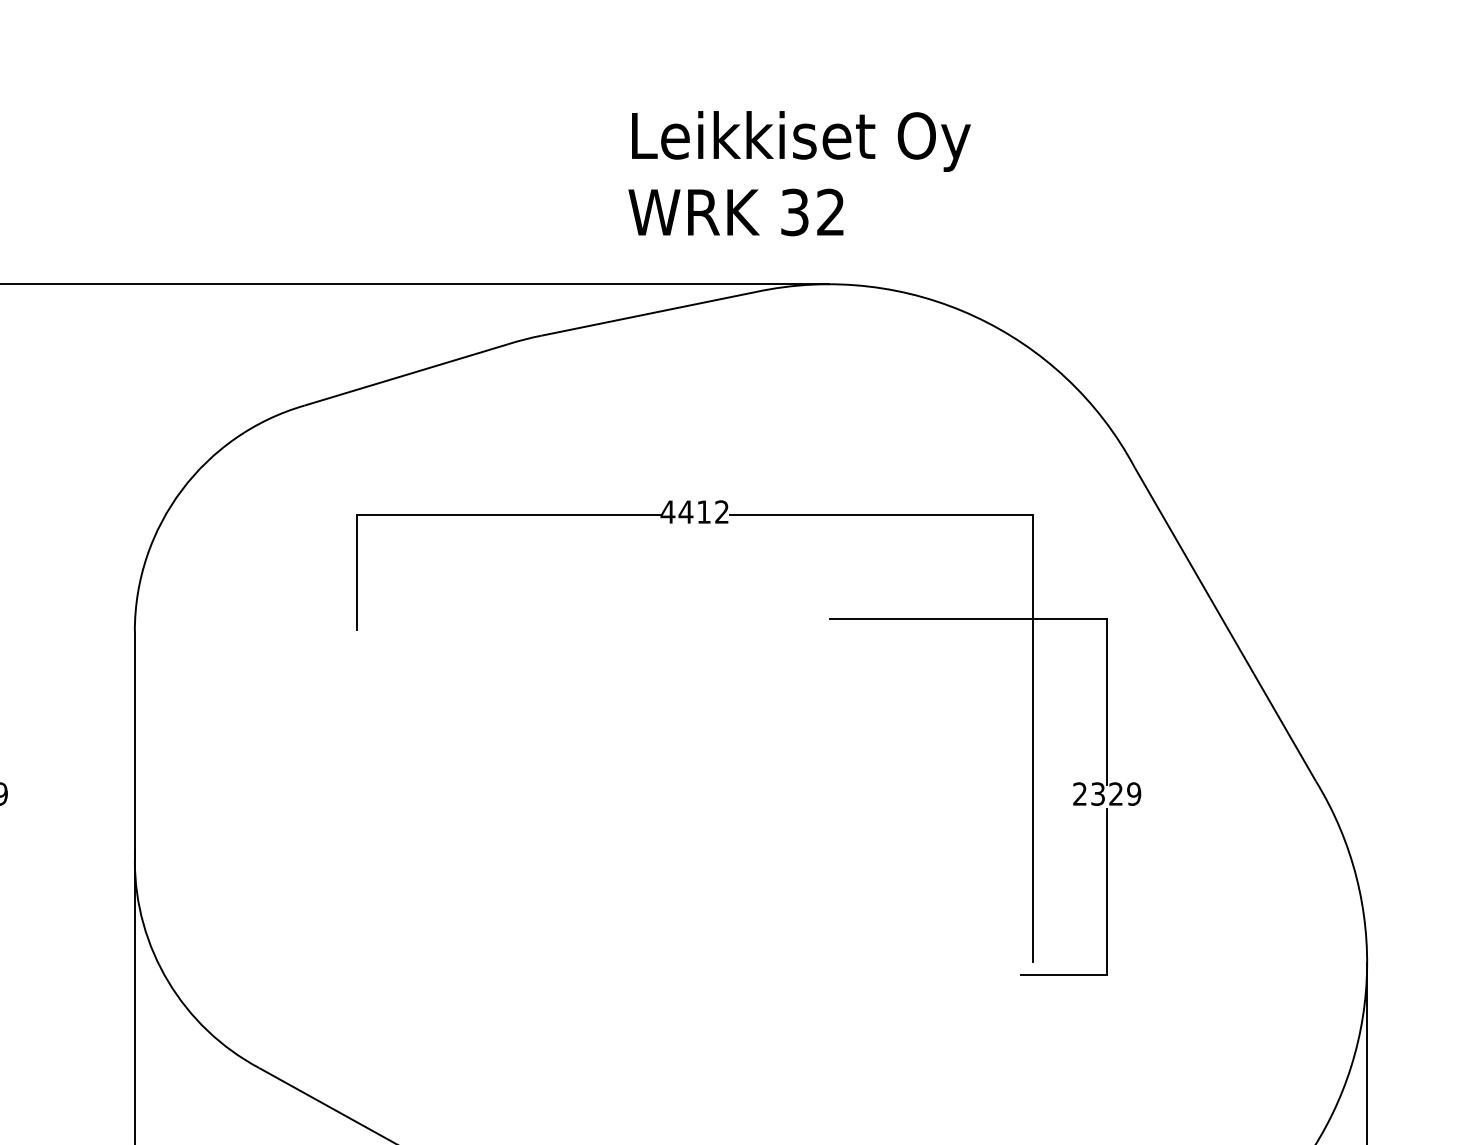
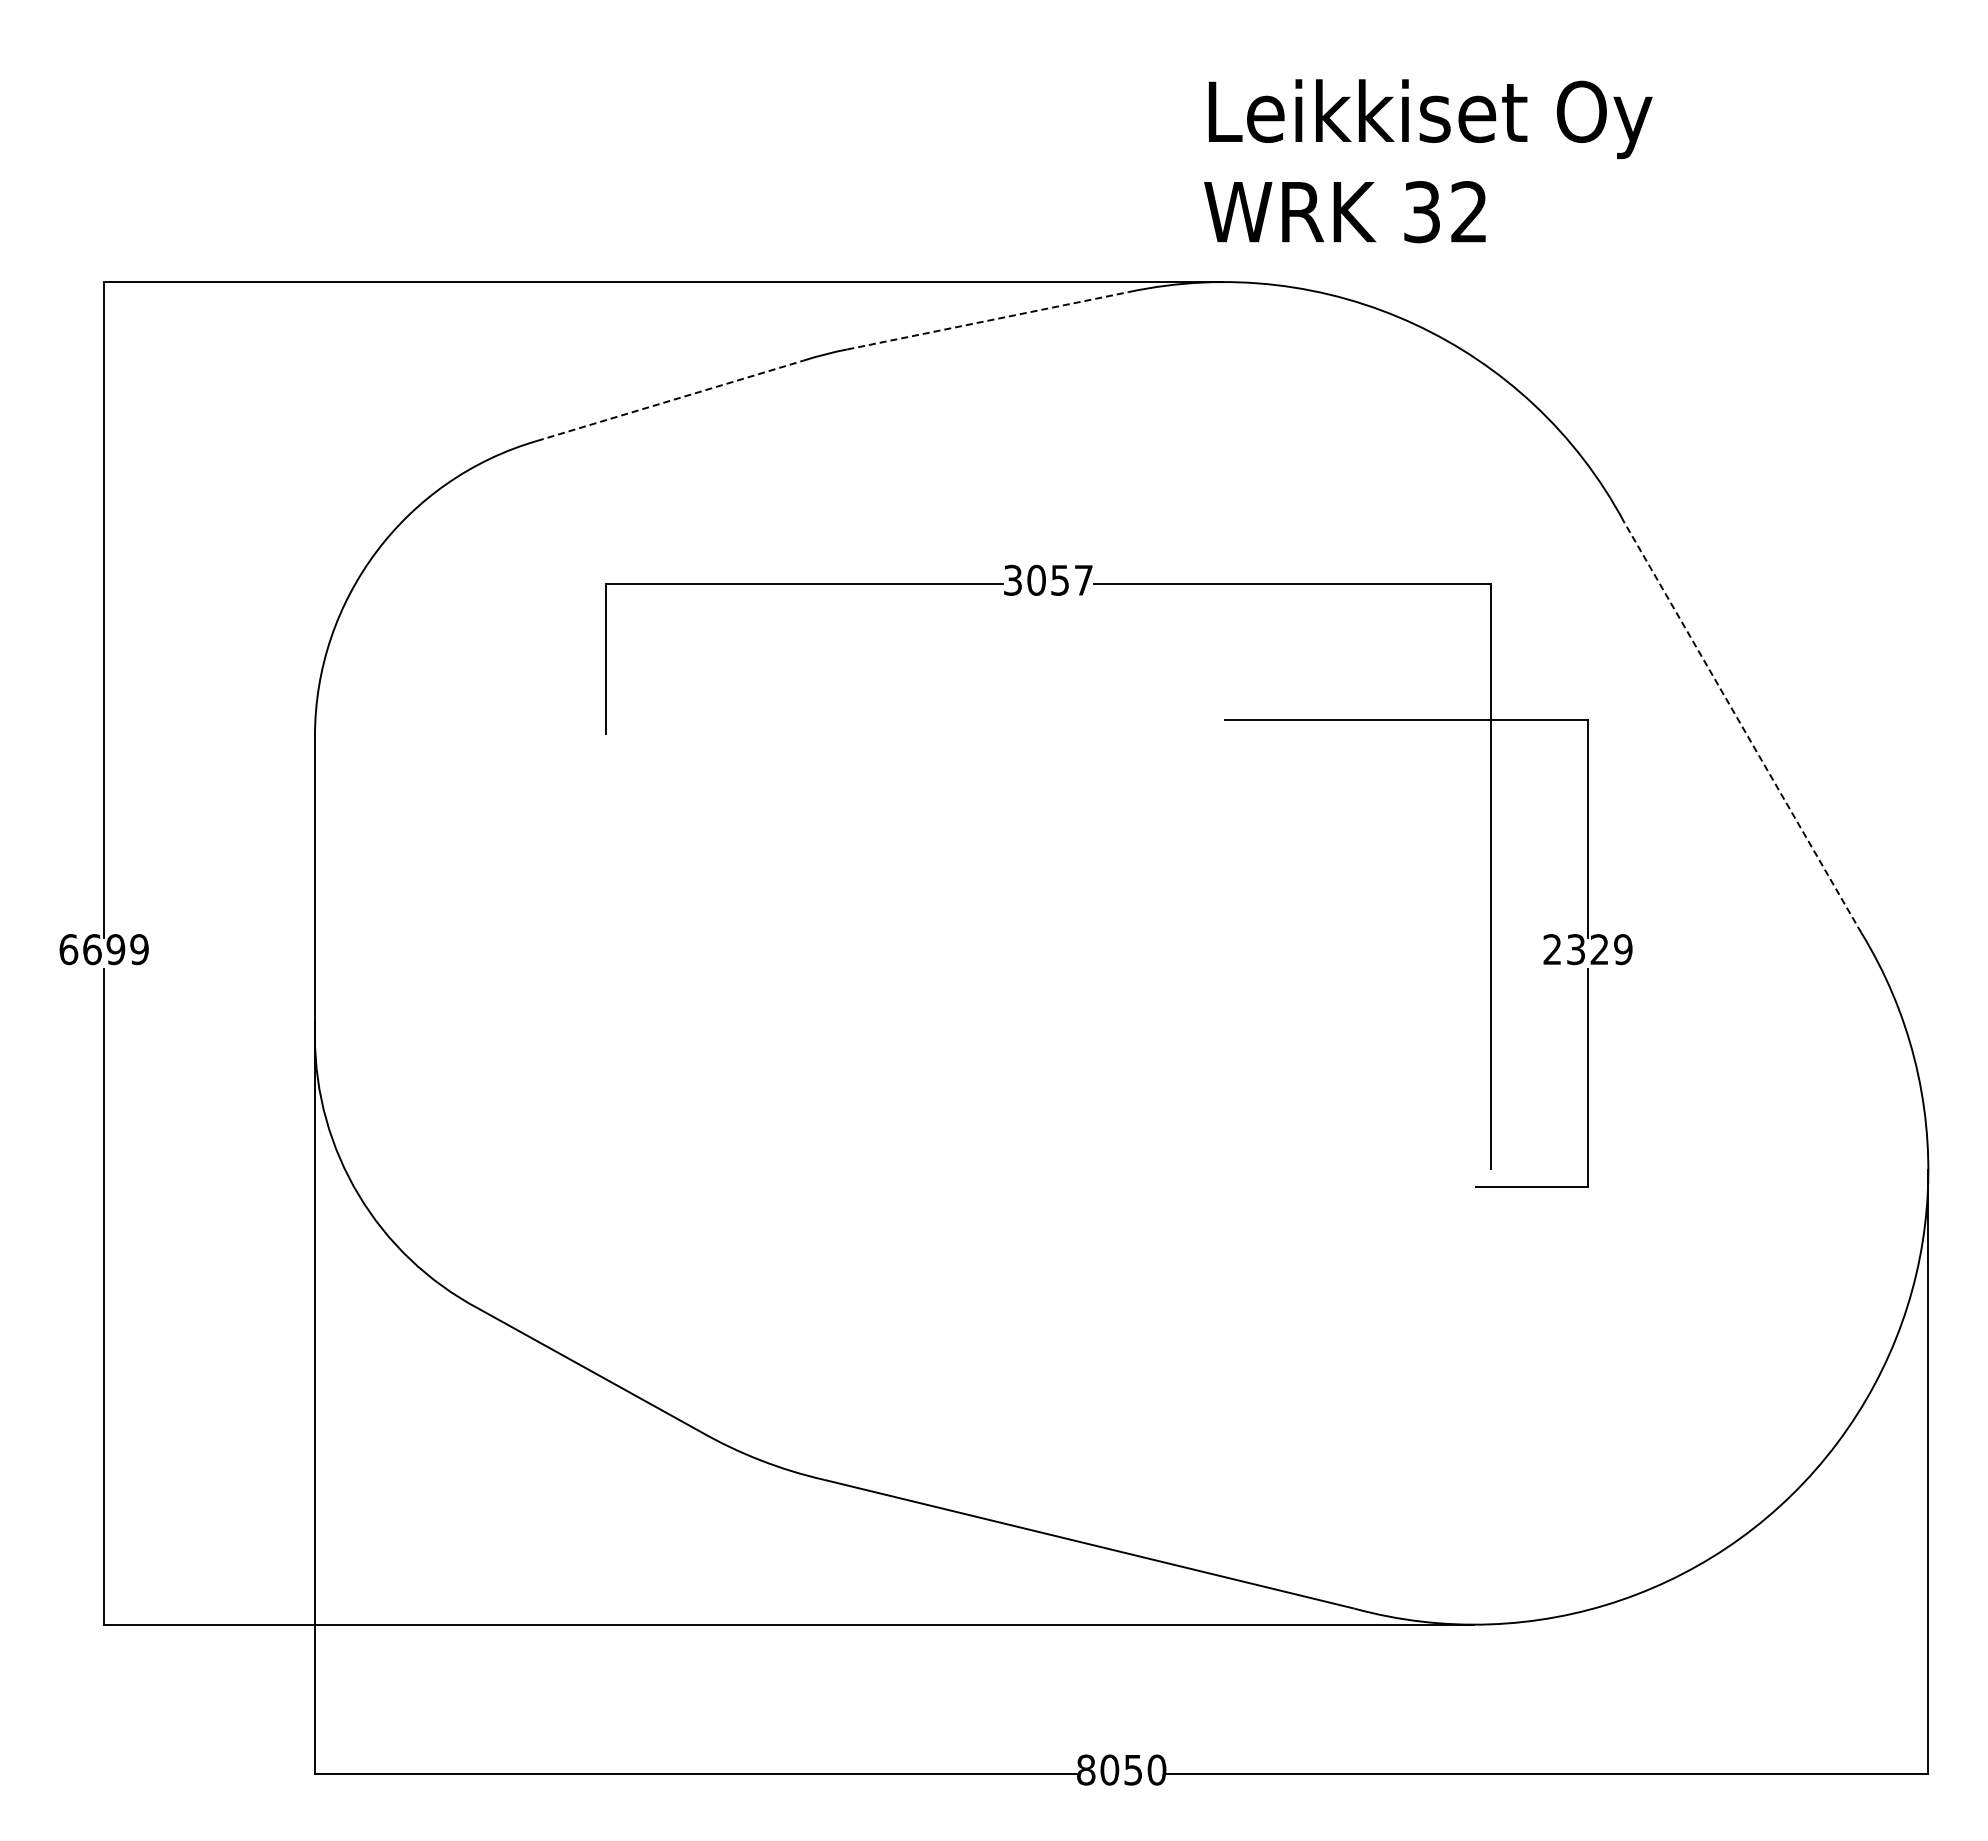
text: (799, 173) -> (1428, 161), moved
line: (649, 313) -> (988, 320), solid -> dashed
line: (406, 374) -> (670, 400), solid -> dashed
text: (694, 511) -> (1047, 579), 4412 -> 3057
line: (1225, 624) -> (1742, 727), solid -> dashed

